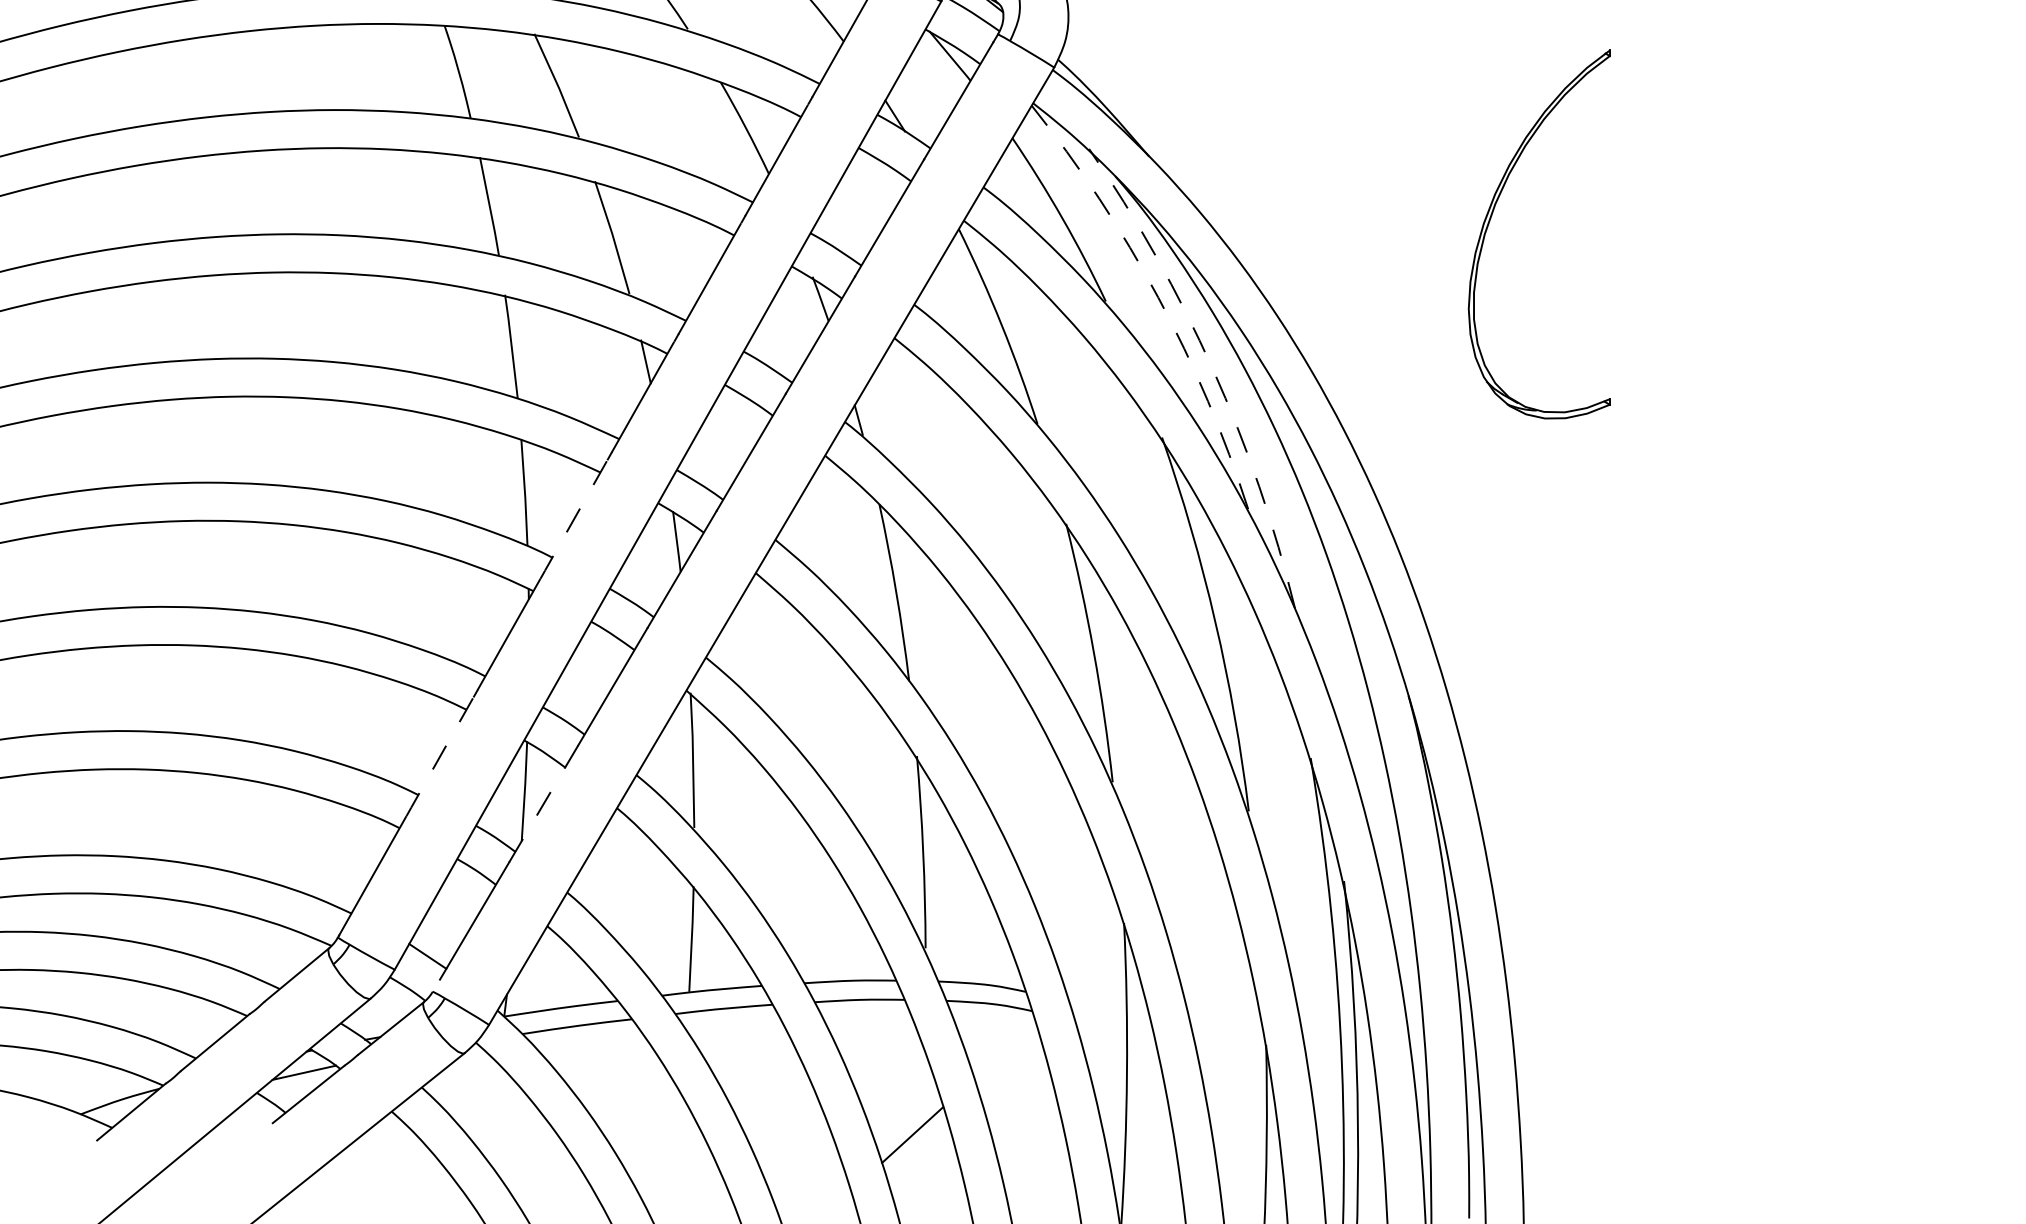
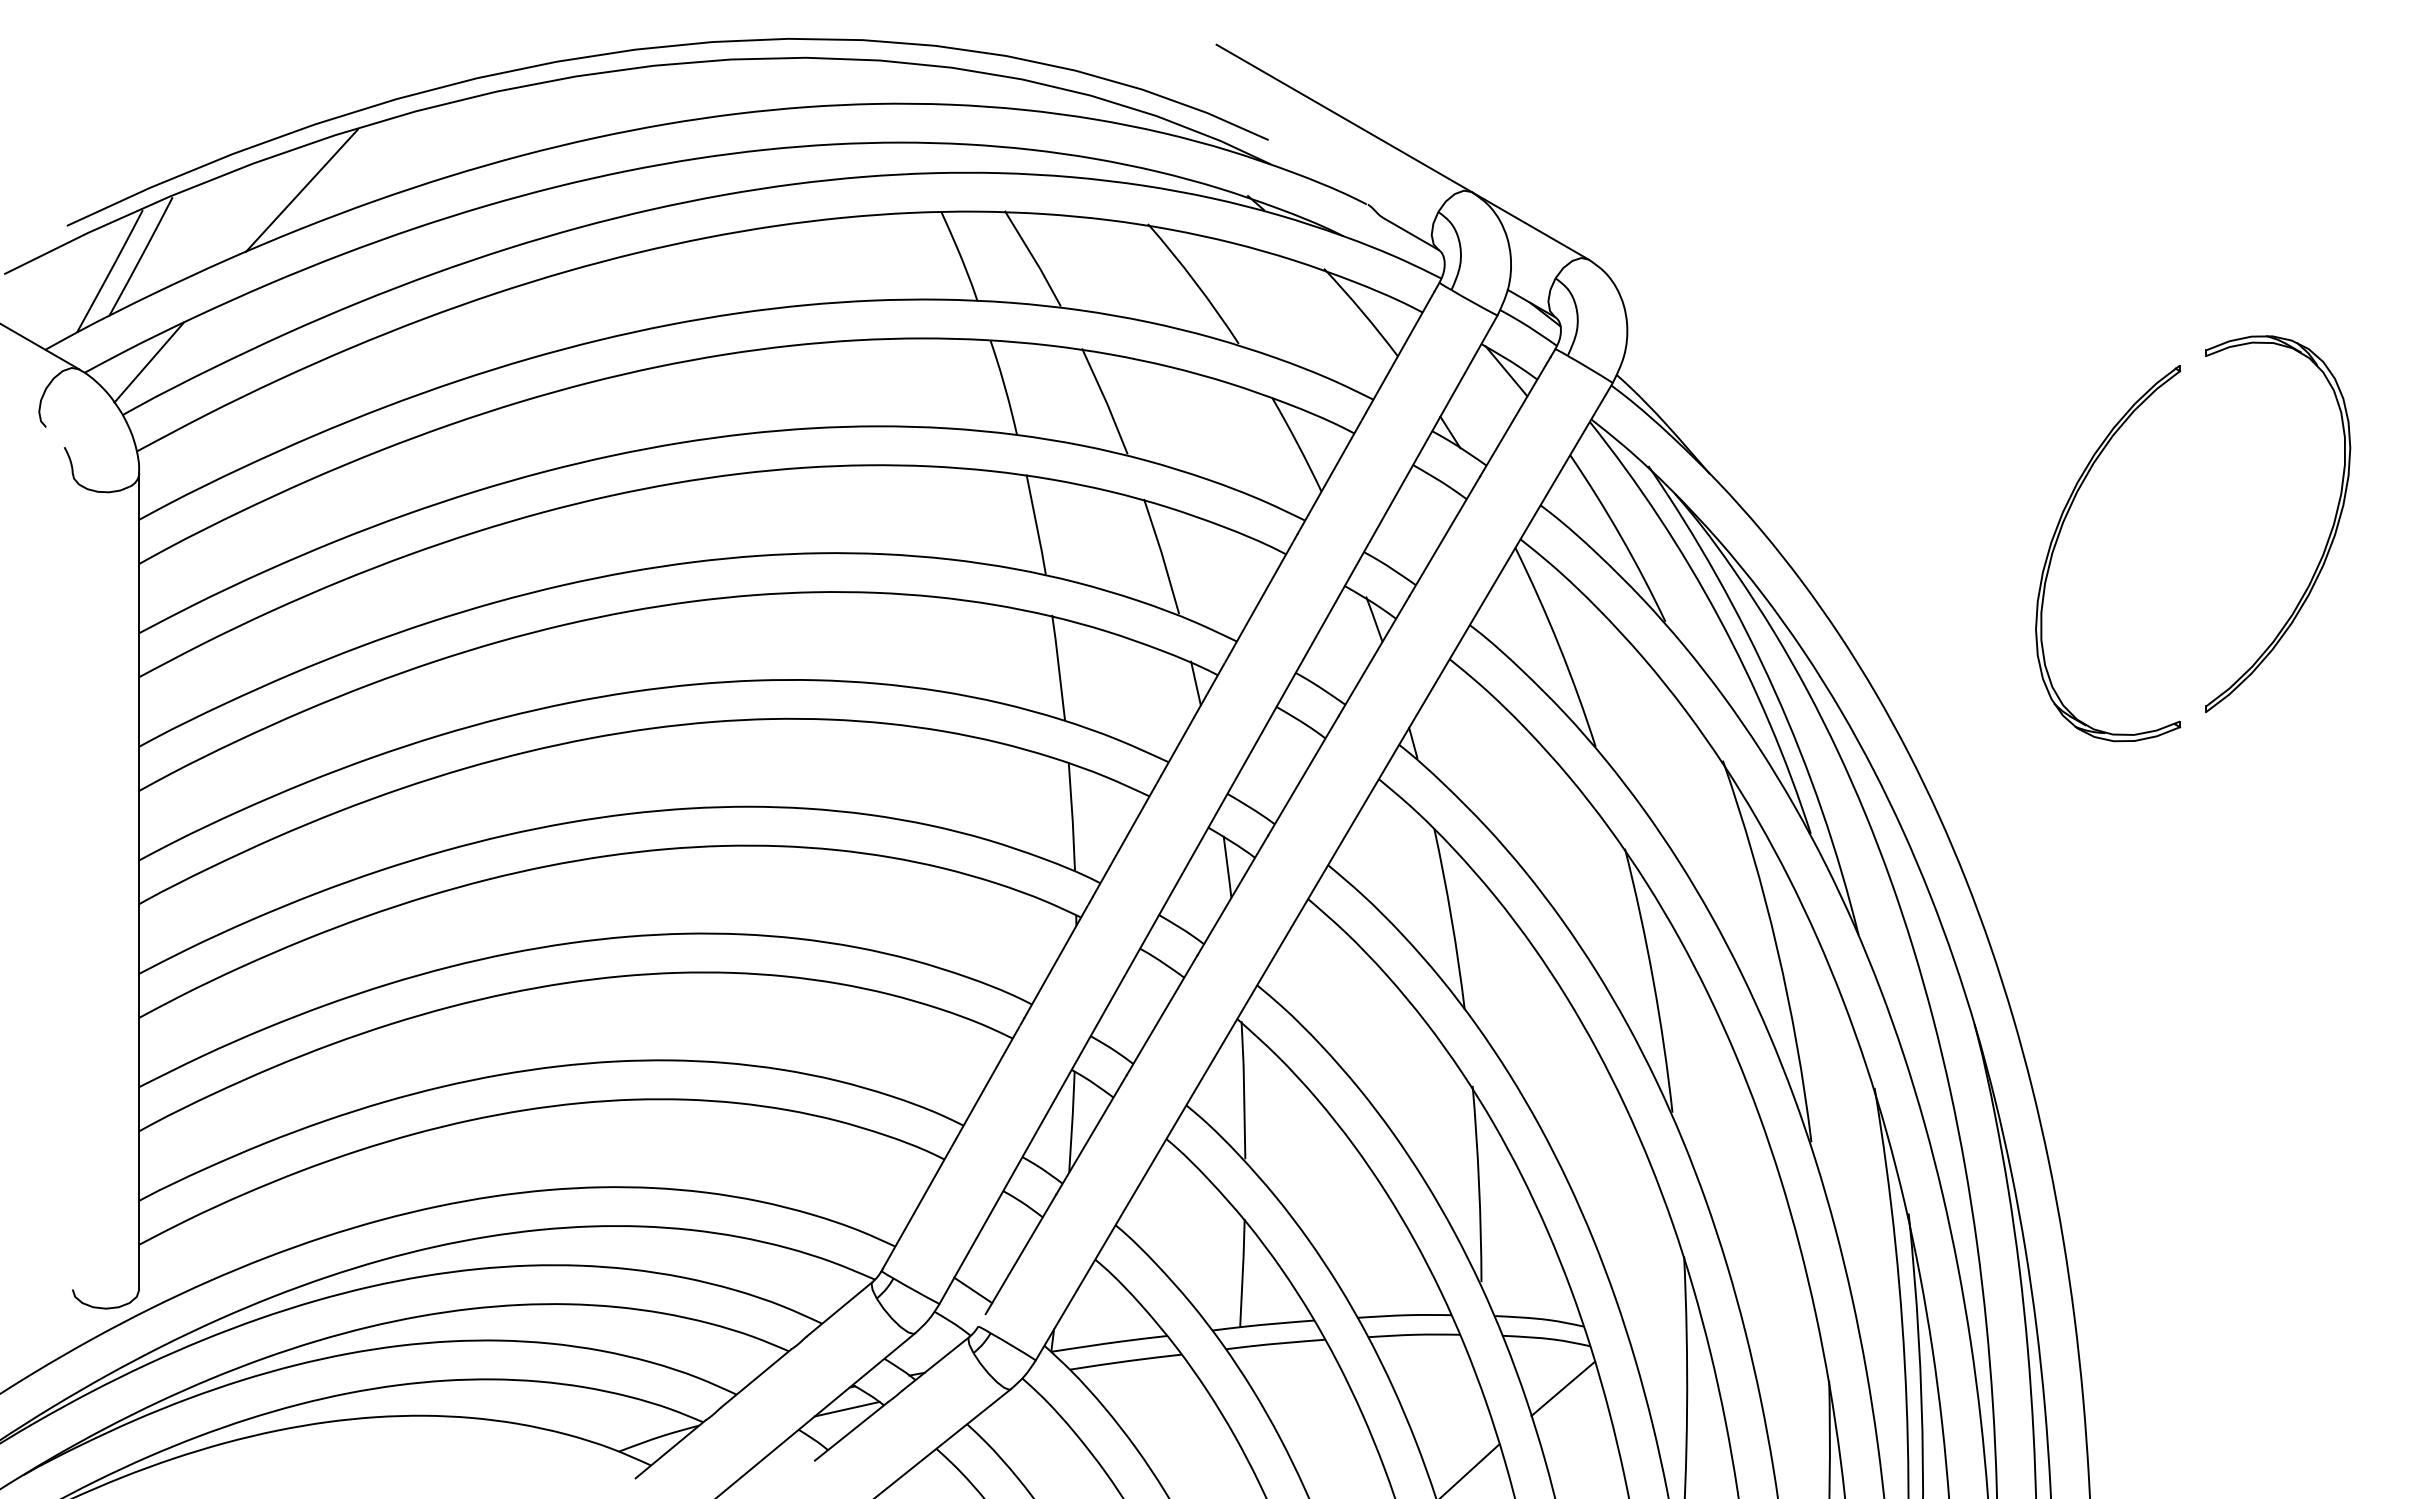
part: (1754, 220) -> (2327, 539), added
arc: (1158, 297) -> (1719, 617), dashed -> solid
arc: (1212, 369) -> (1774, 691), dashed -> solid
line: (575, 516) -> (1124, 841), dashed -> solid
line: (441, 753) -> (987, 1083), dashed -> solid
line: (543, 804) -> (1091, 1135), dashed -> solid
line: (1004, 1052) -> (1562, 1388), added

